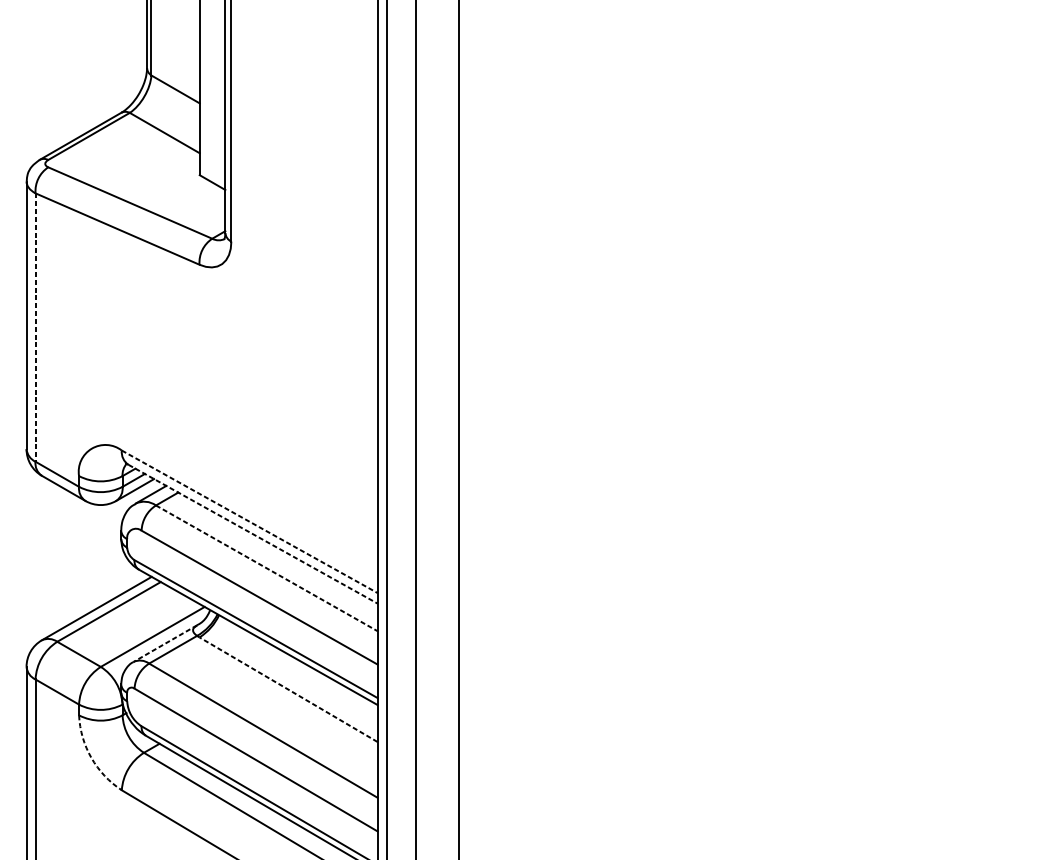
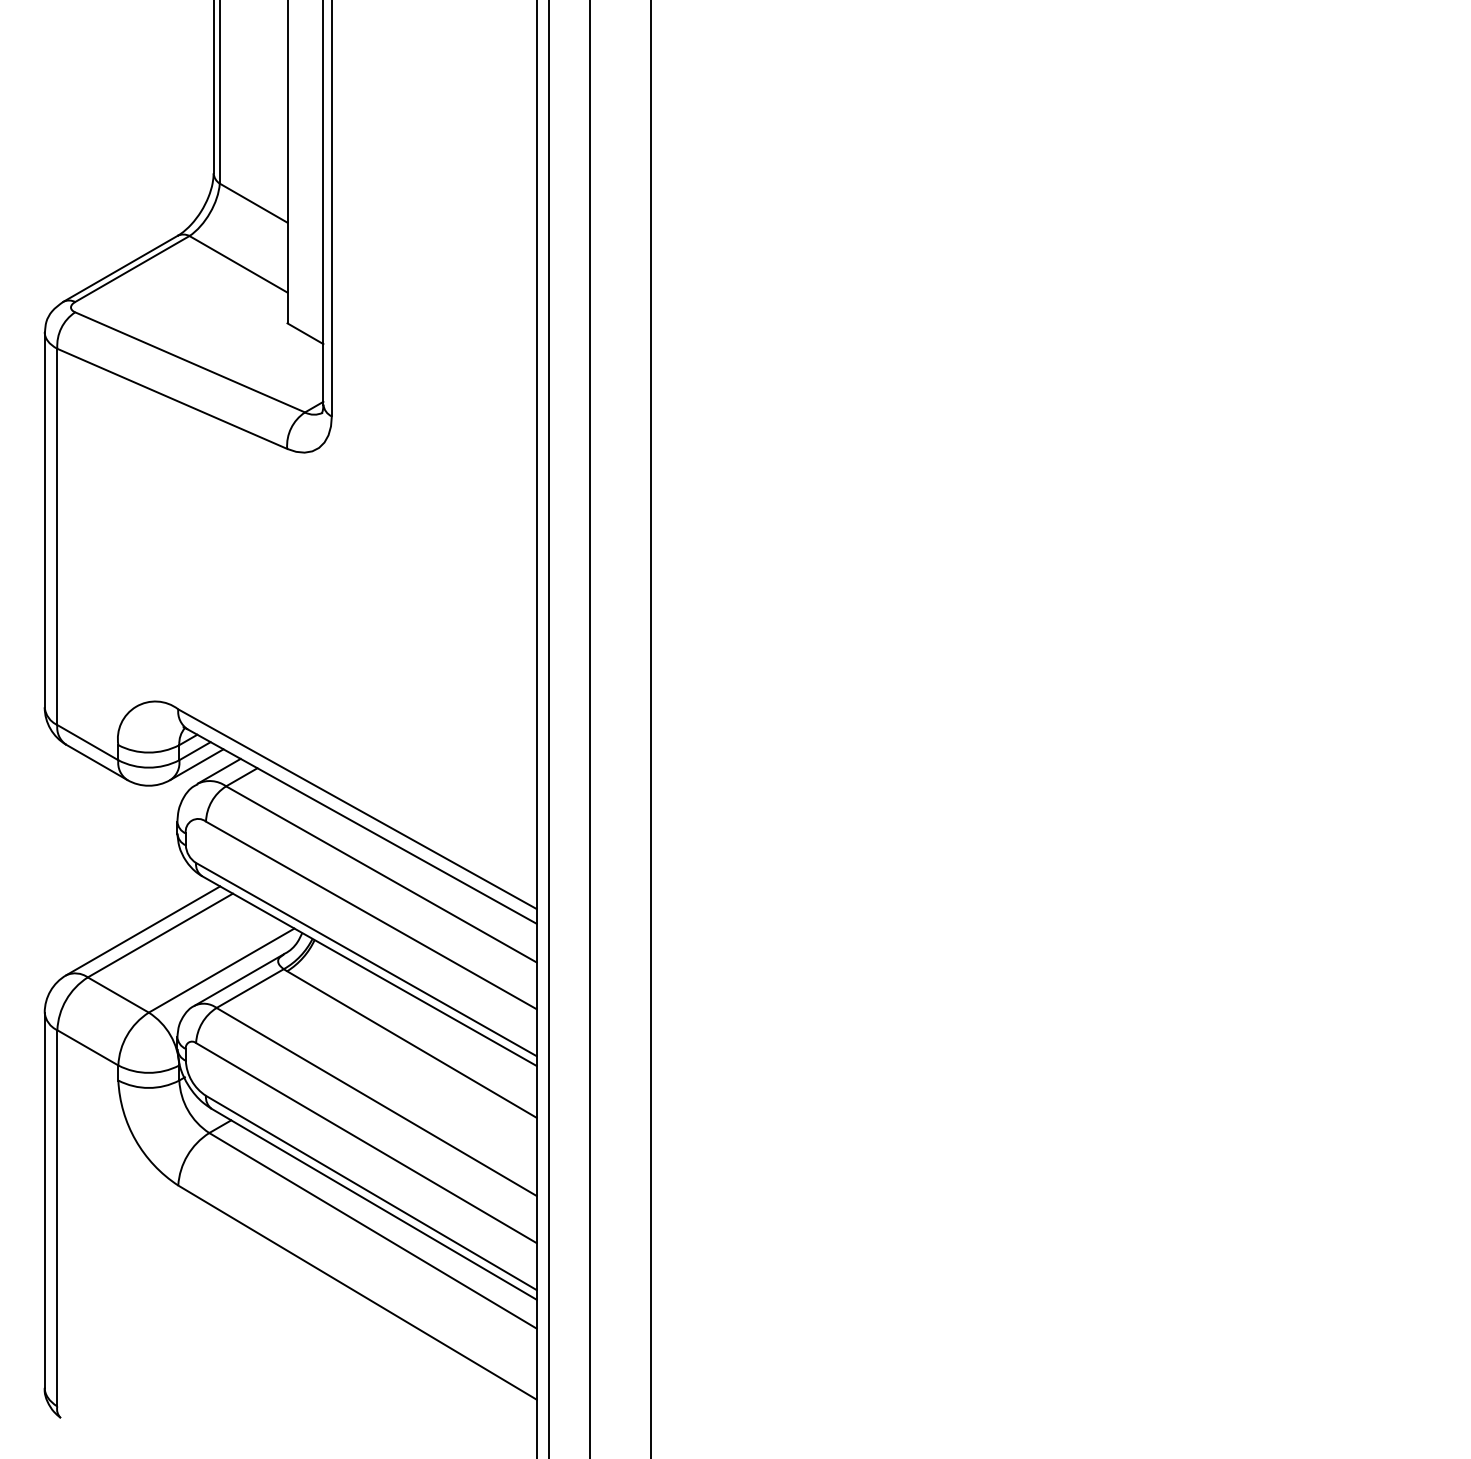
line: (35, 327) -> (57, 537), dashed -> solid
line: (249, 522) -> (357, 809), dashed -> solid
line: (253, 534) -> (362, 826), dashed -> solid
line: (266, 568) -> (381, 874), dashed -> solid
line: (164, 643) -> (238, 980), dashed -> solid
line: (288, 689) -> (411, 1044), dashed -> solid
arc: (91, 758) -> (135, 1140), dashed -> solid

